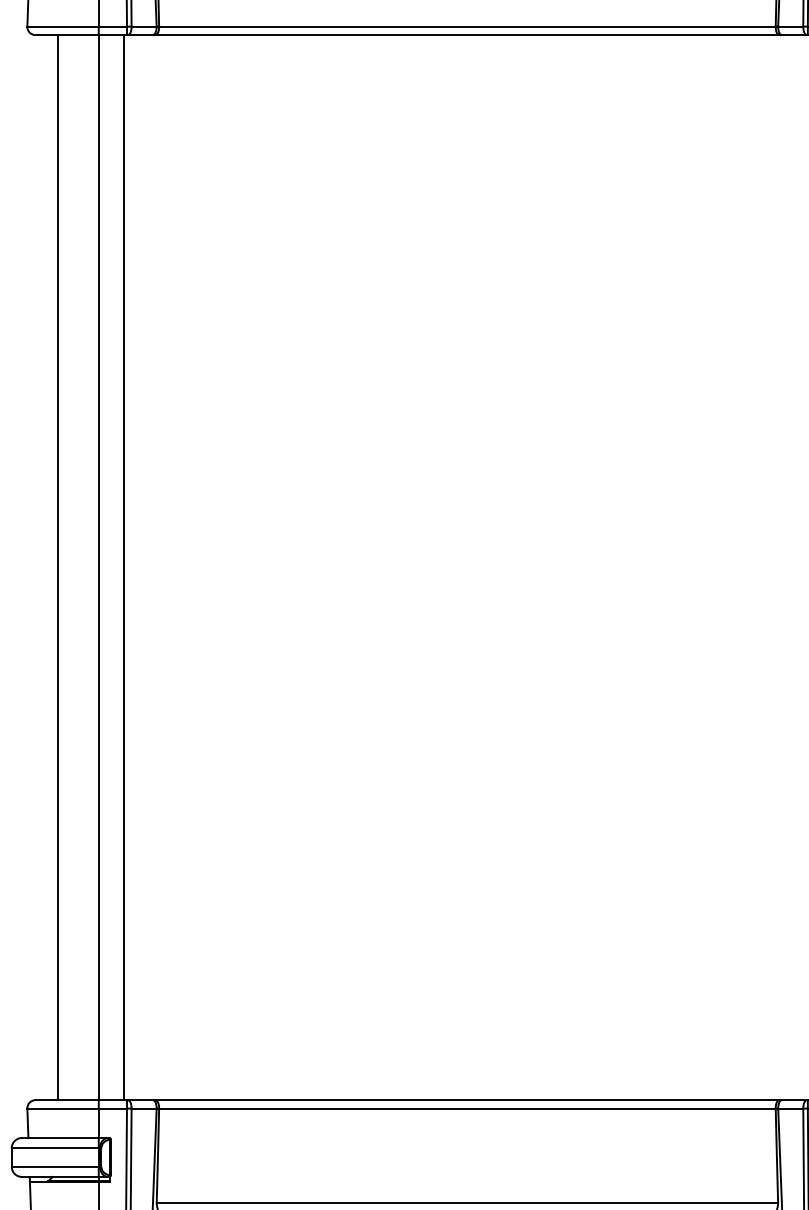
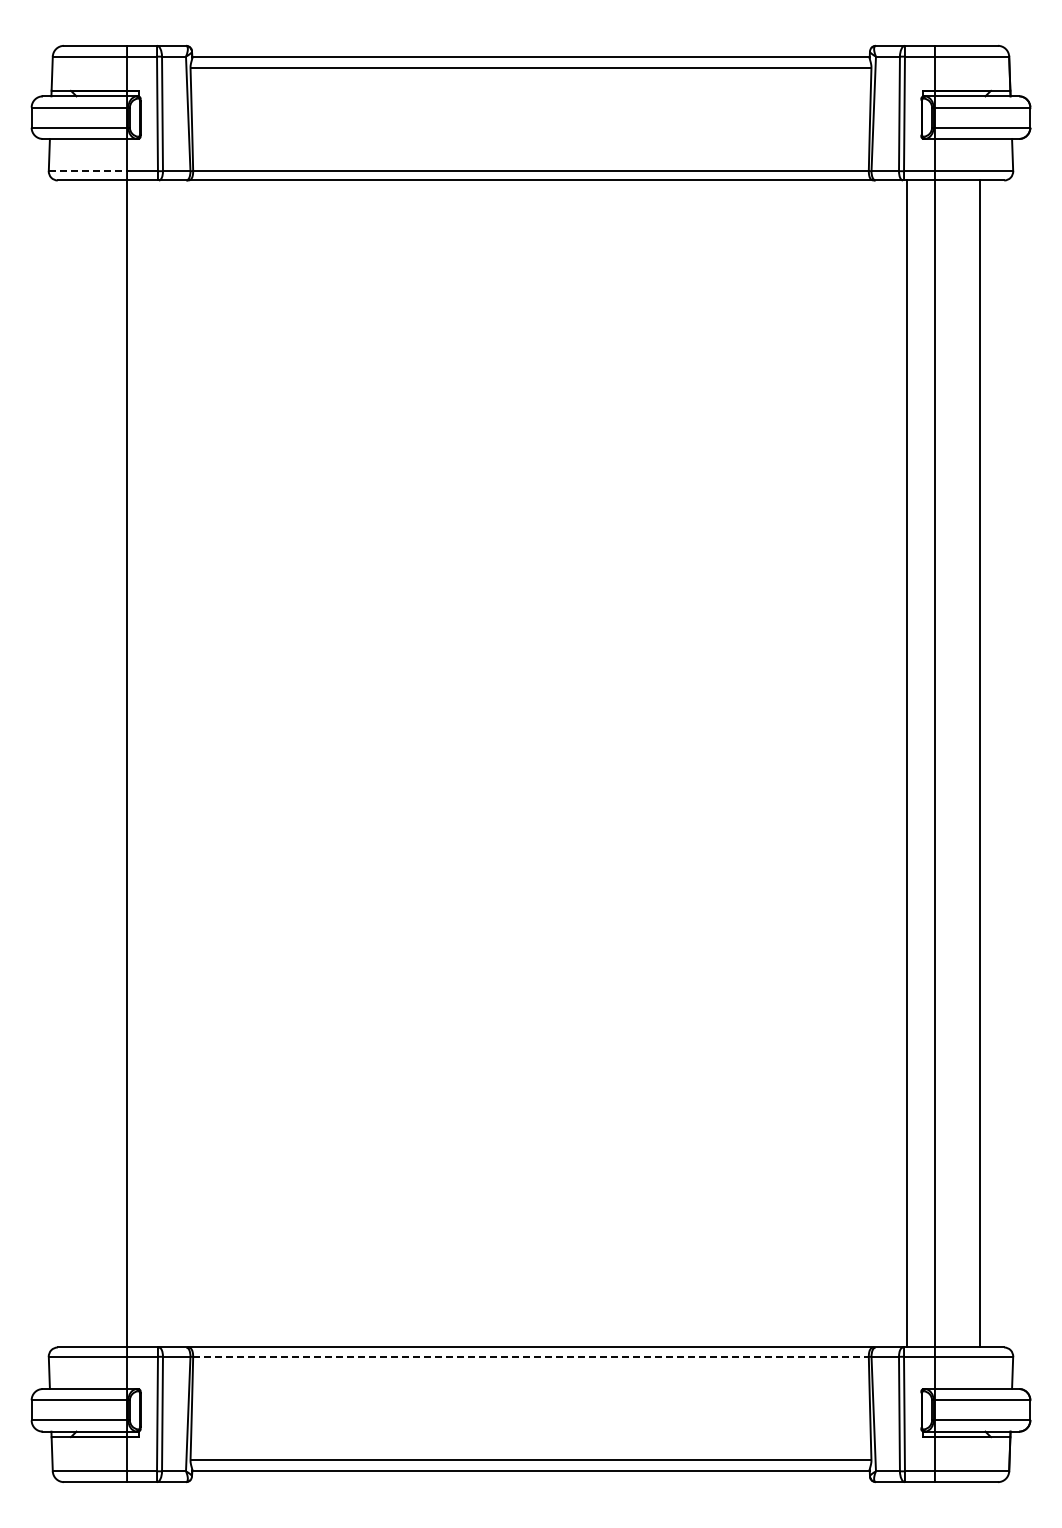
line: (63, 26) -> (88, 171), solid -> dashed
line: (58, 567) -> (82, 763), removed
line: (124, 567) -> (155, 763), removed
line: (466, 1108) -> (530, 1356), solid -> dashed

